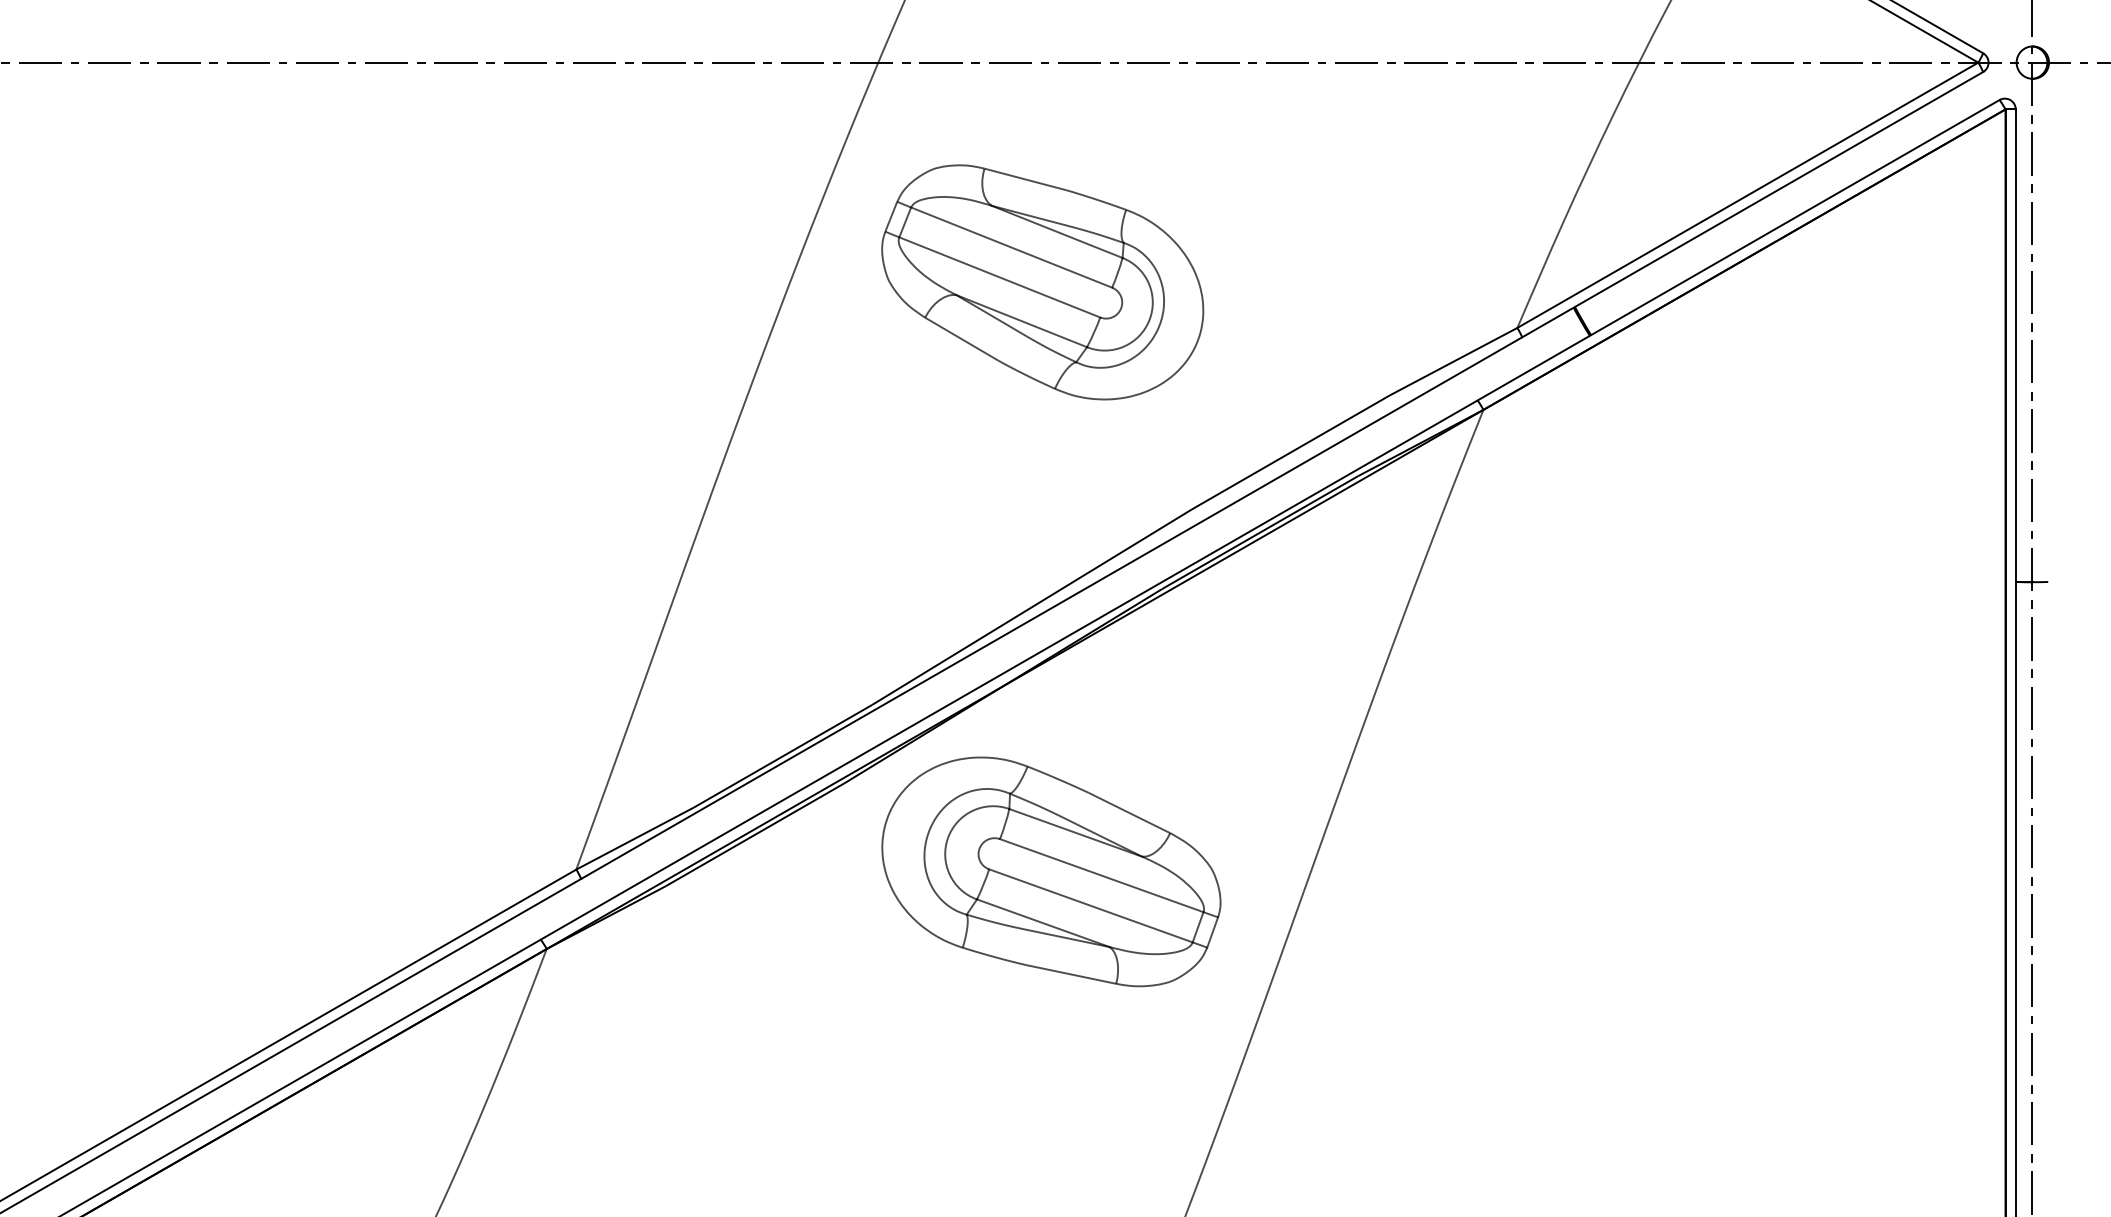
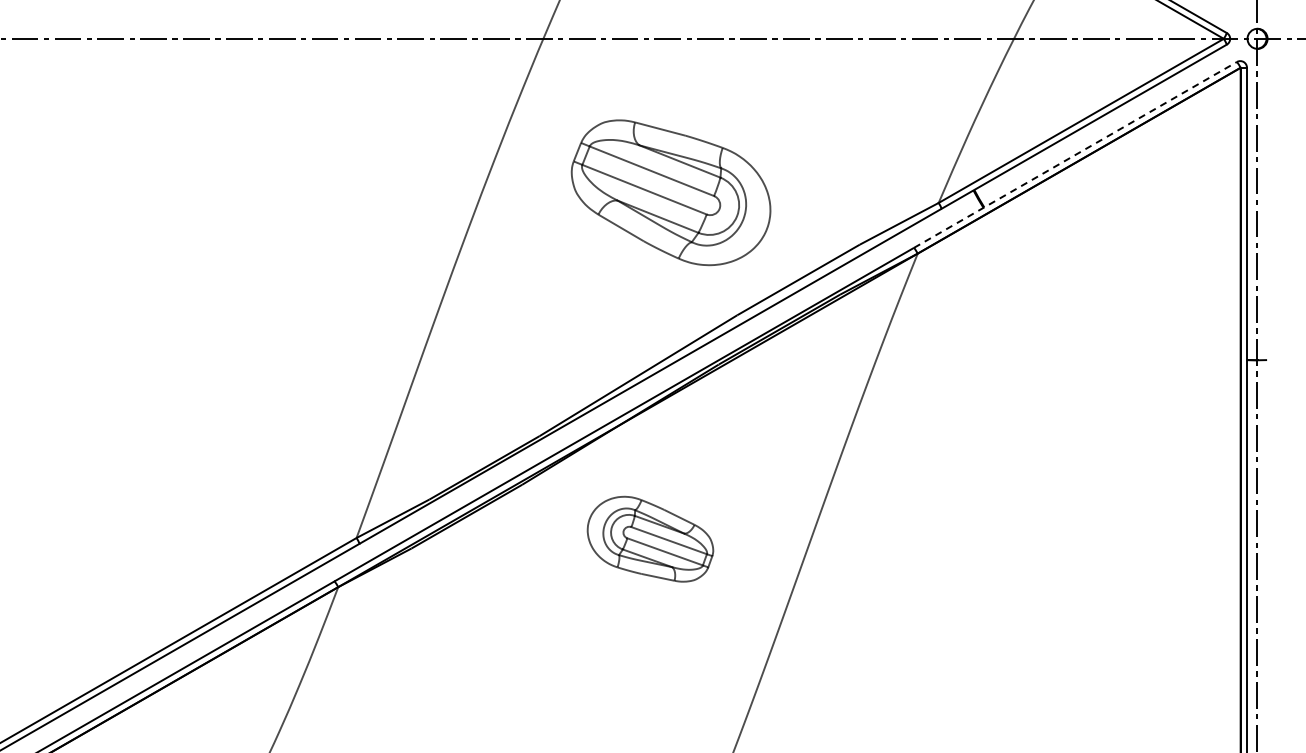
line: (1738, 249) -> (1075, 154), solid -> dashed
part: (1041, 281) -> (670, 192), moved
part: (1051, 870) -> (650, 538), size x0.6

